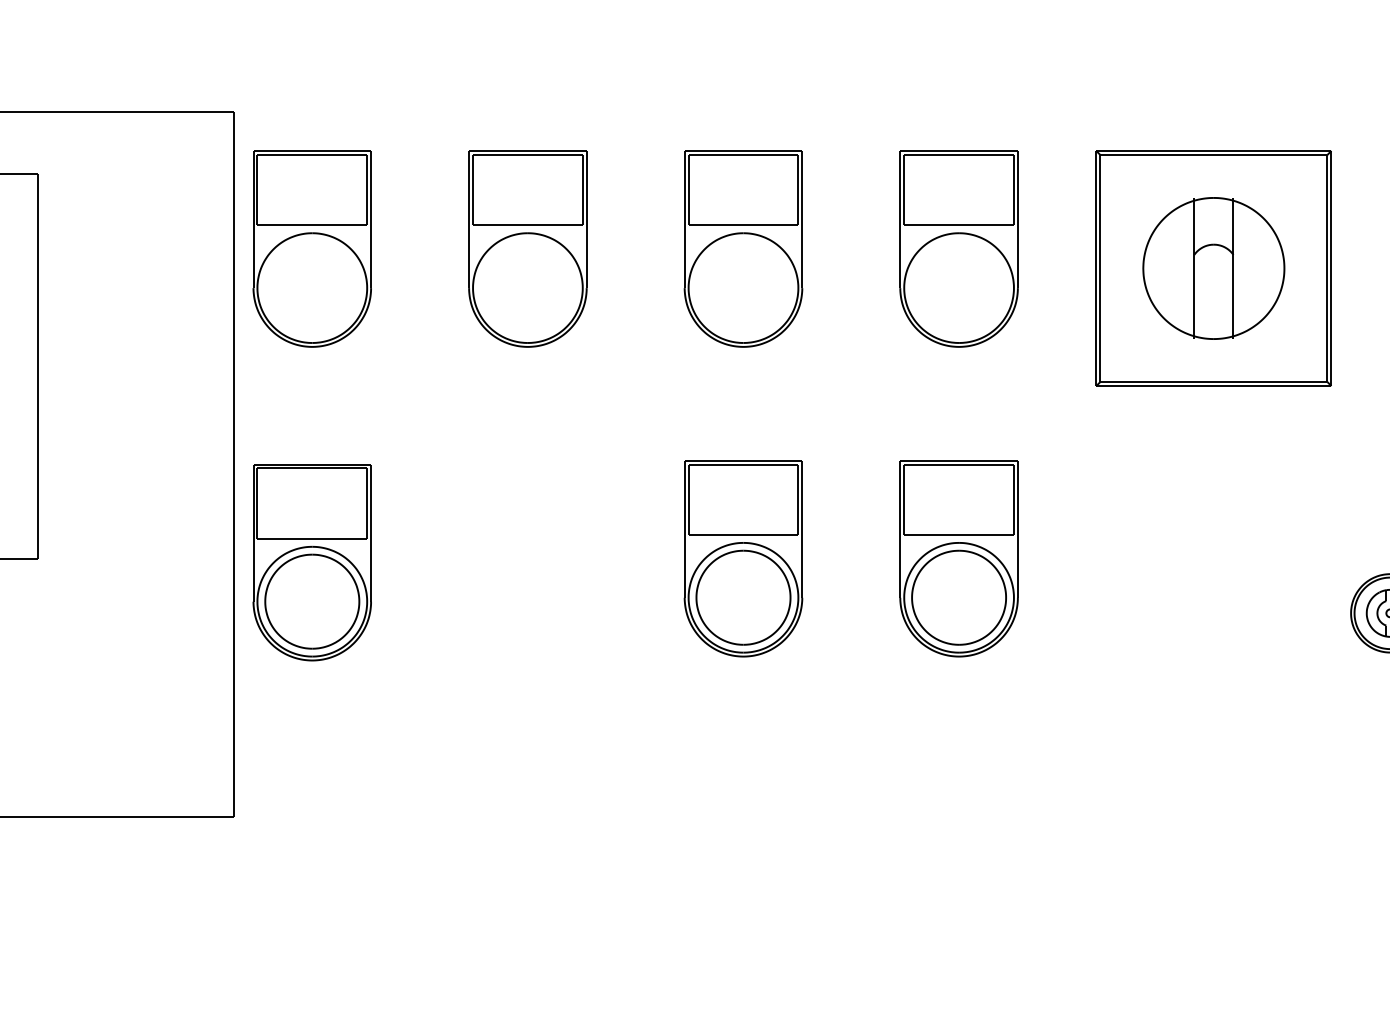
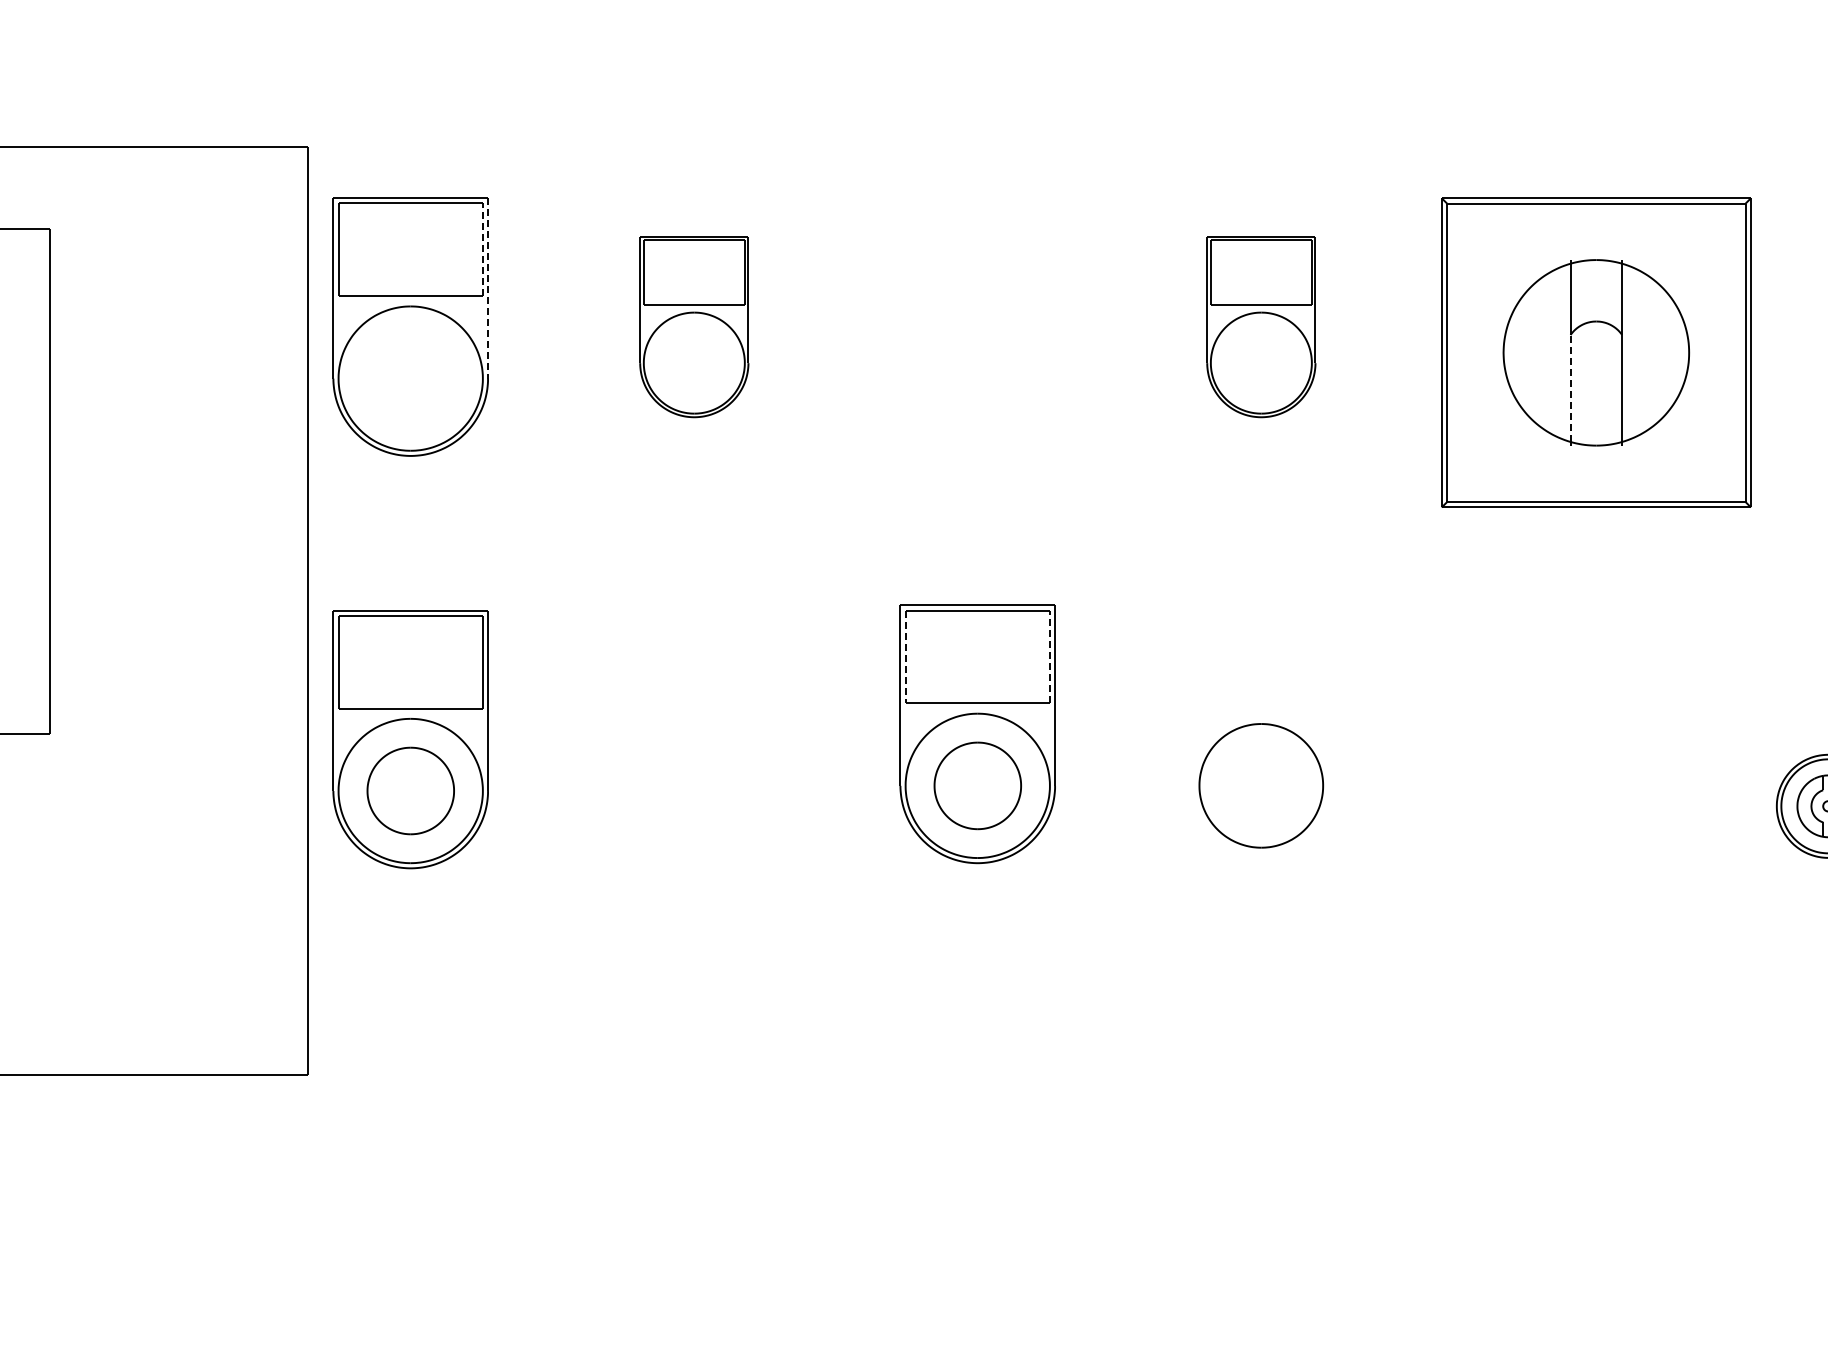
line: (366, 189) -> (482, 249), solid -> dashed
line: (371, 219) -> (488, 288), solid -> dashed
part: (528, 248) -> (694, 326), size x0.7
part: (743, 248) -> (977, 326), removed
part: (959, 248) -> (1261, 326), size x0.7
line: (1194, 295) -> (1570, 388), solid -> dashed
line: (798, 499) -> (1049, 656), solid -> dashed
line: (688, 500) -> (905, 657), solid -> dashed
part: (959, 558) -> (1261, 734), removed
part: (743, 597) -> (977, 785), size x0.7
part: (312, 601) -> (410, 790), size x0.7

